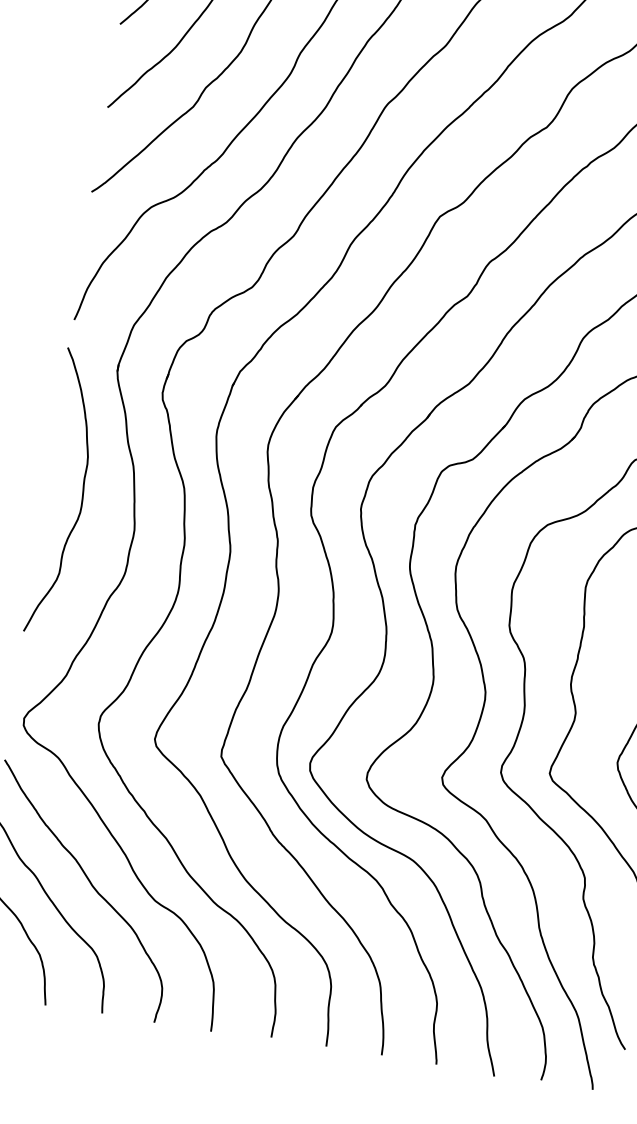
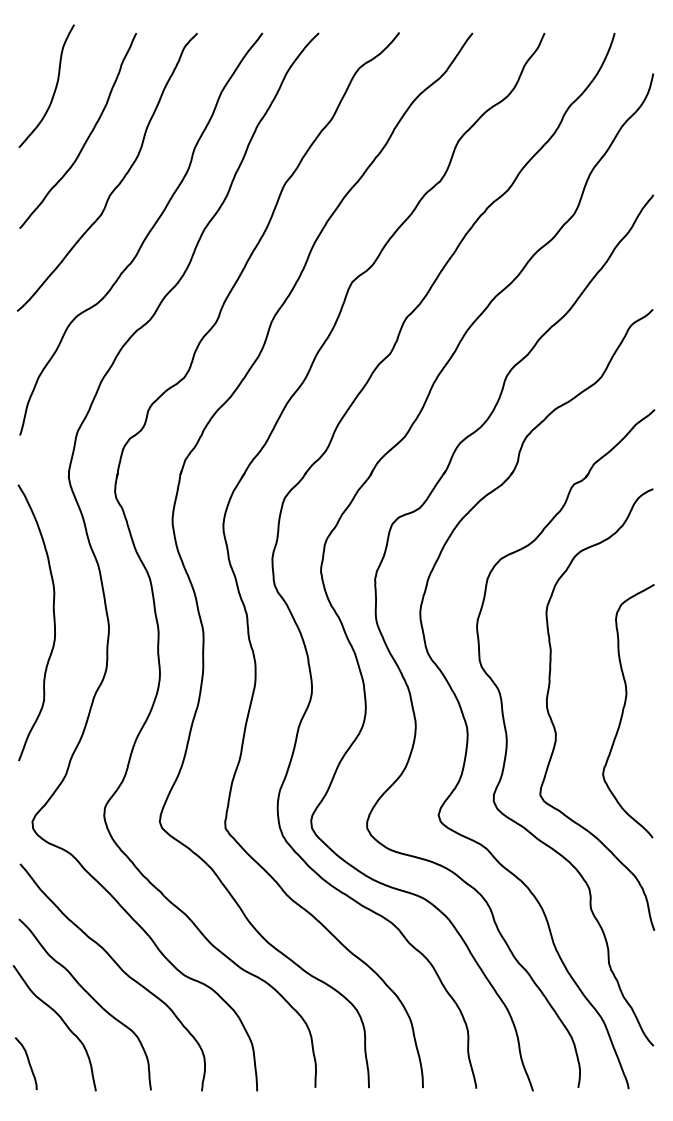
curve: (81, 494) -> (53, 622), moved

